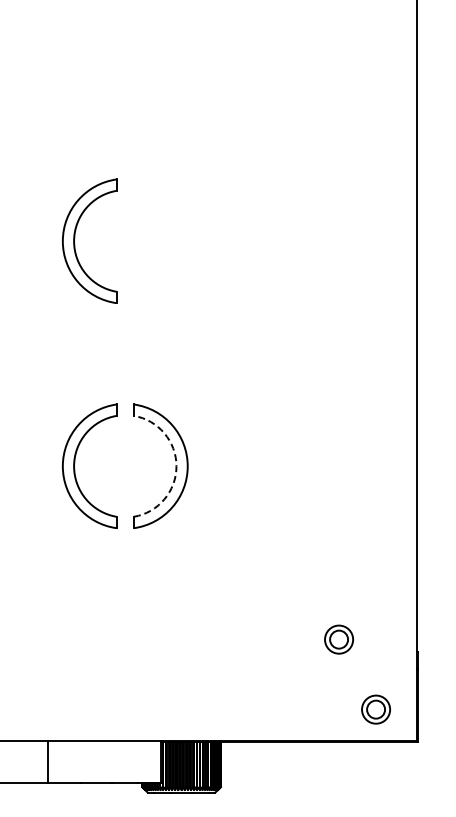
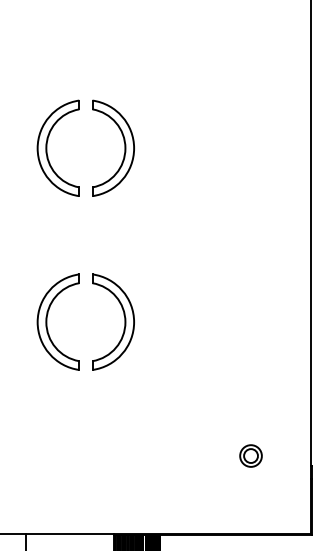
part: (175, 240) -> (124, 147), added
arc: (176, 466) -> (125, 322), dashed -> solid
part: (375, 709) -> (279, 510), removed

